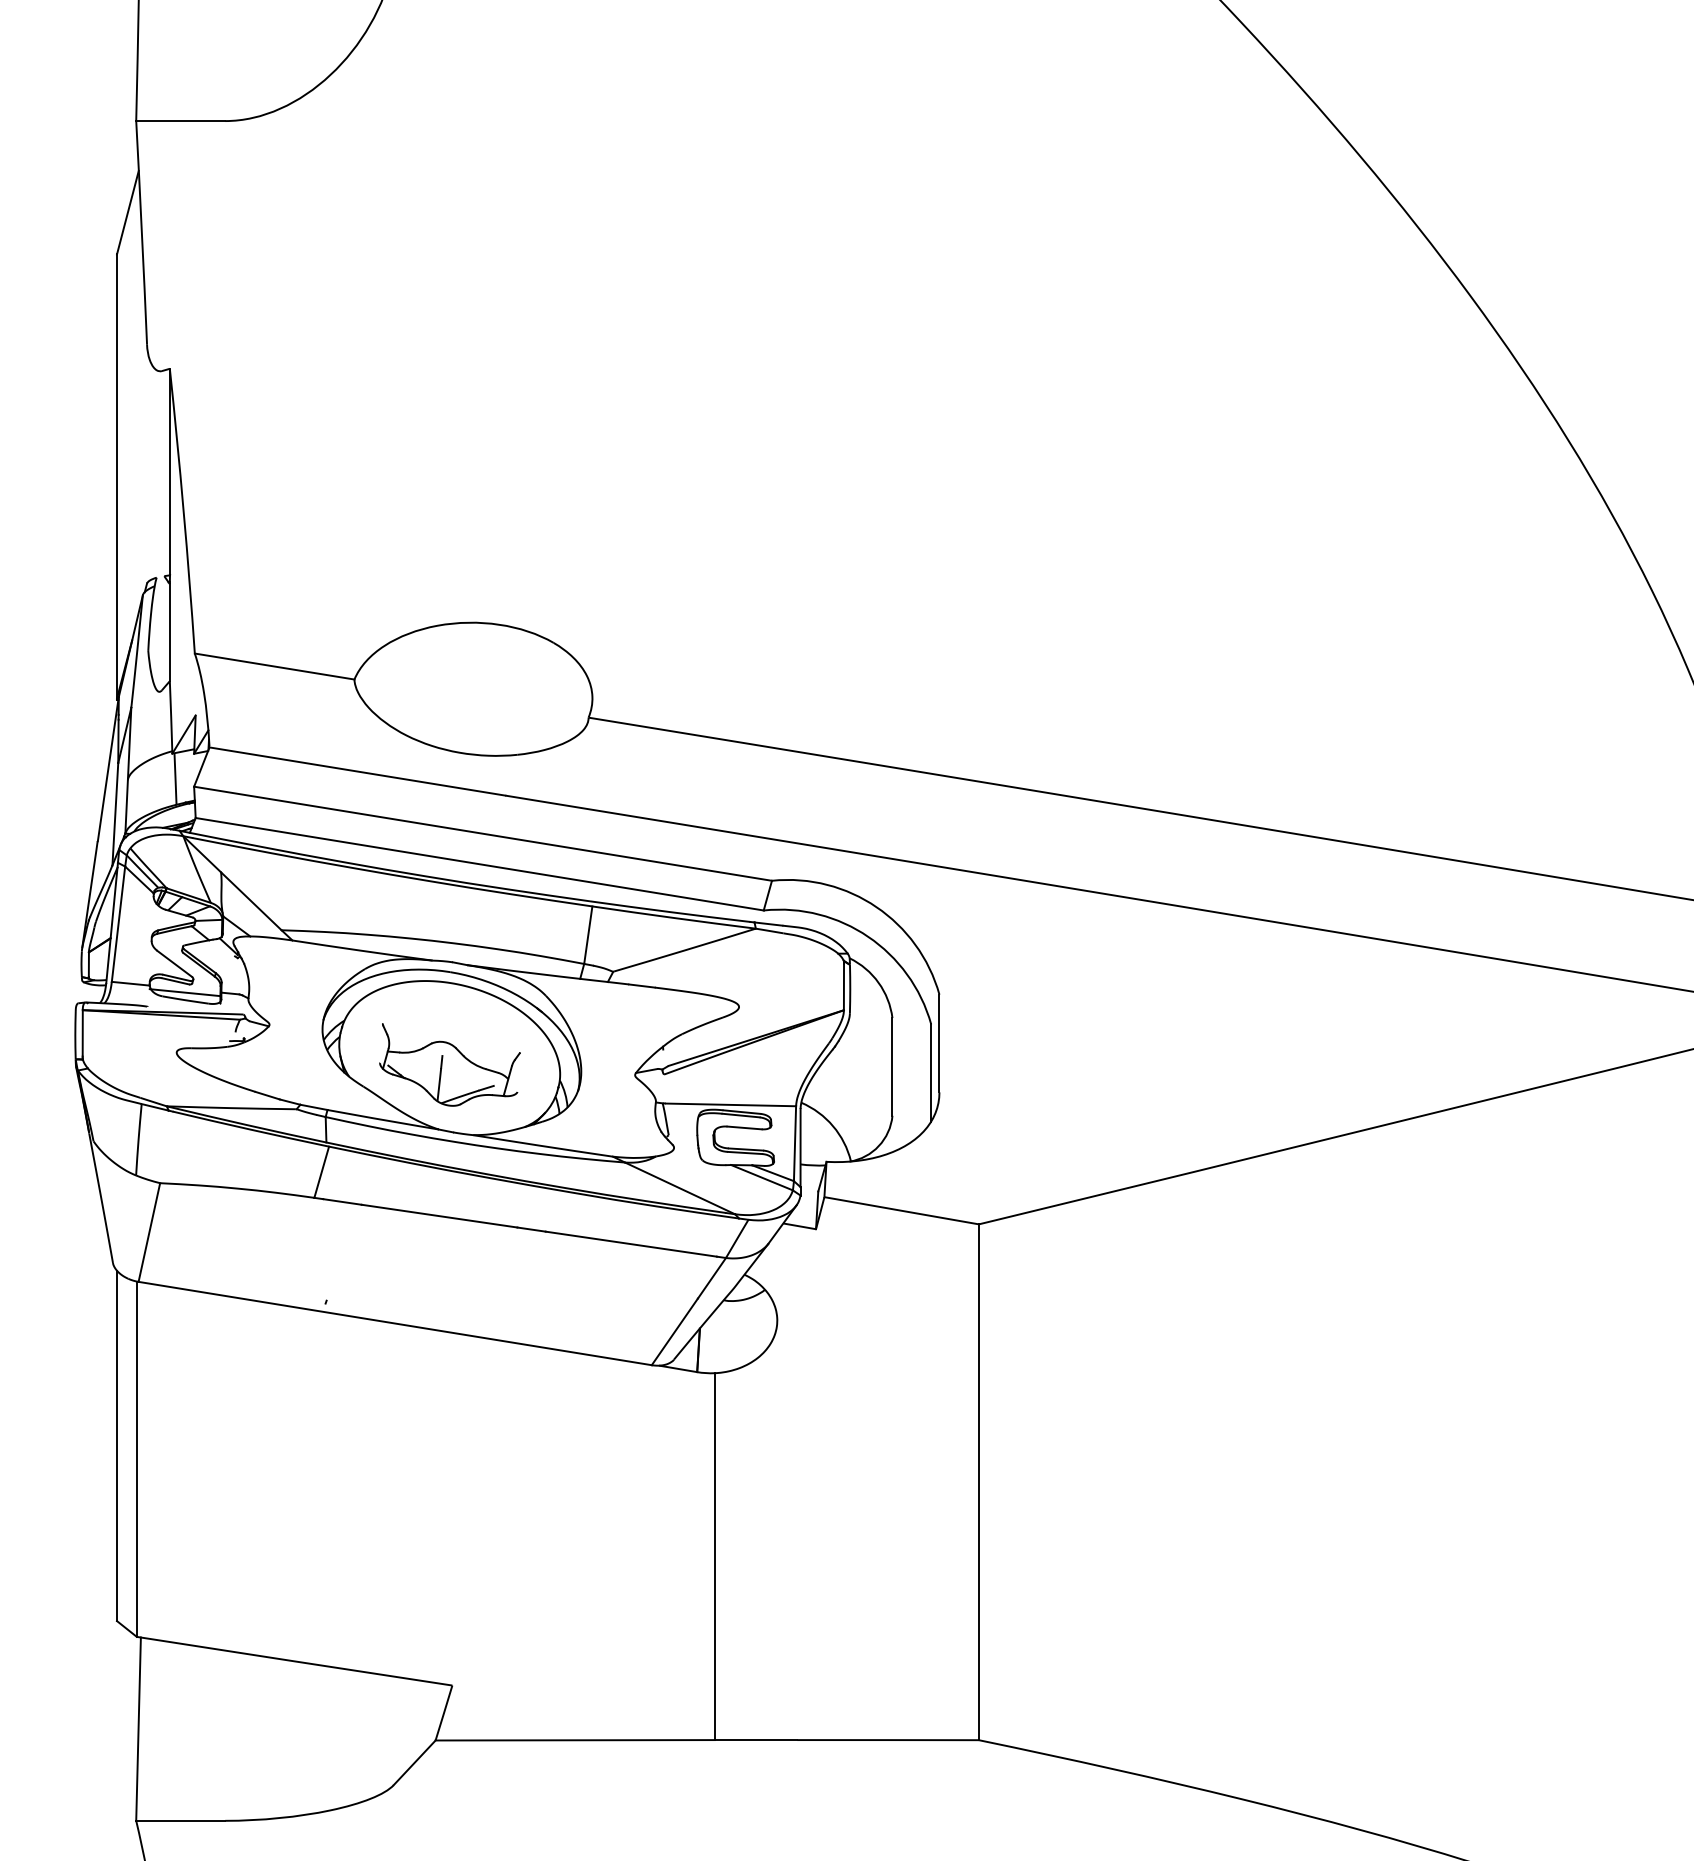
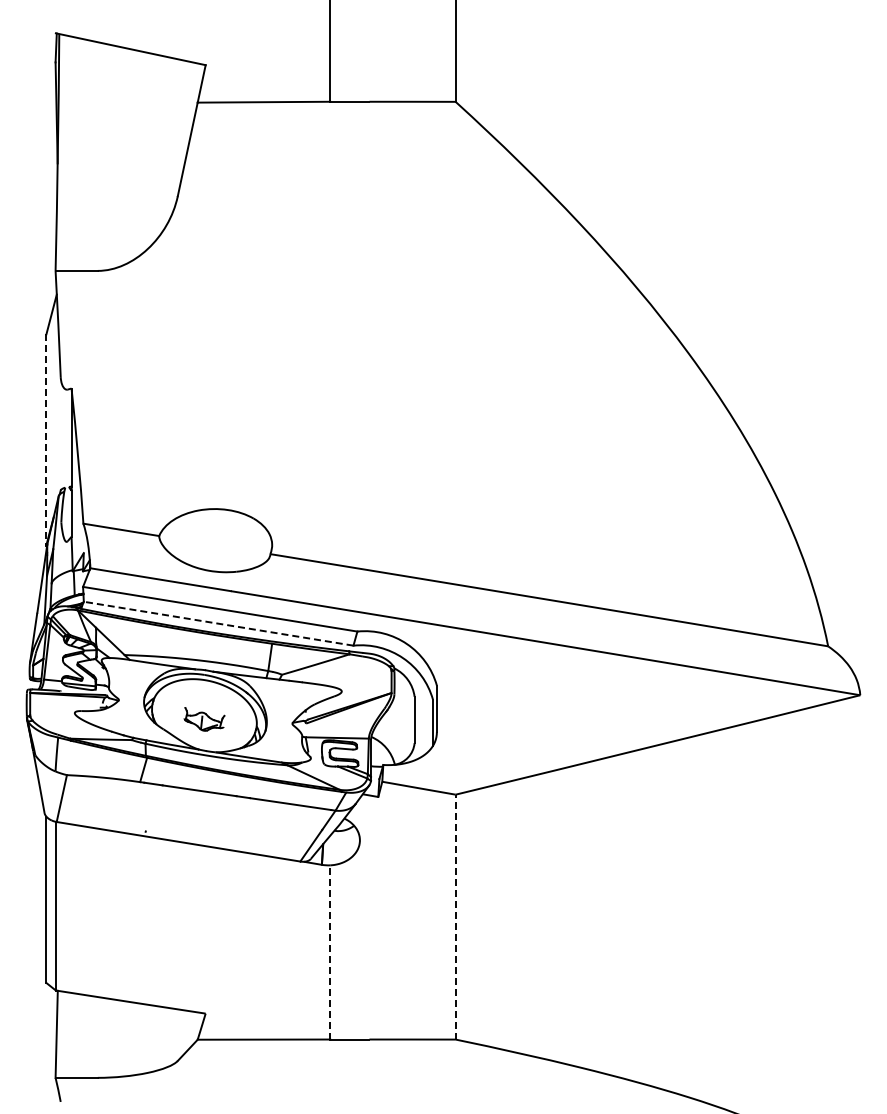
line: (117, 478) -> (46, 440), solid -> dashed
line: (479, 863) -> (218, 623), solid -> dashed
part: (449, 1065) -> (204, 719), size x0.6
line: (978, 1480) -> (455, 916), solid -> dashed
line: (715, 1554) -> (330, 951), solid -> dashed

